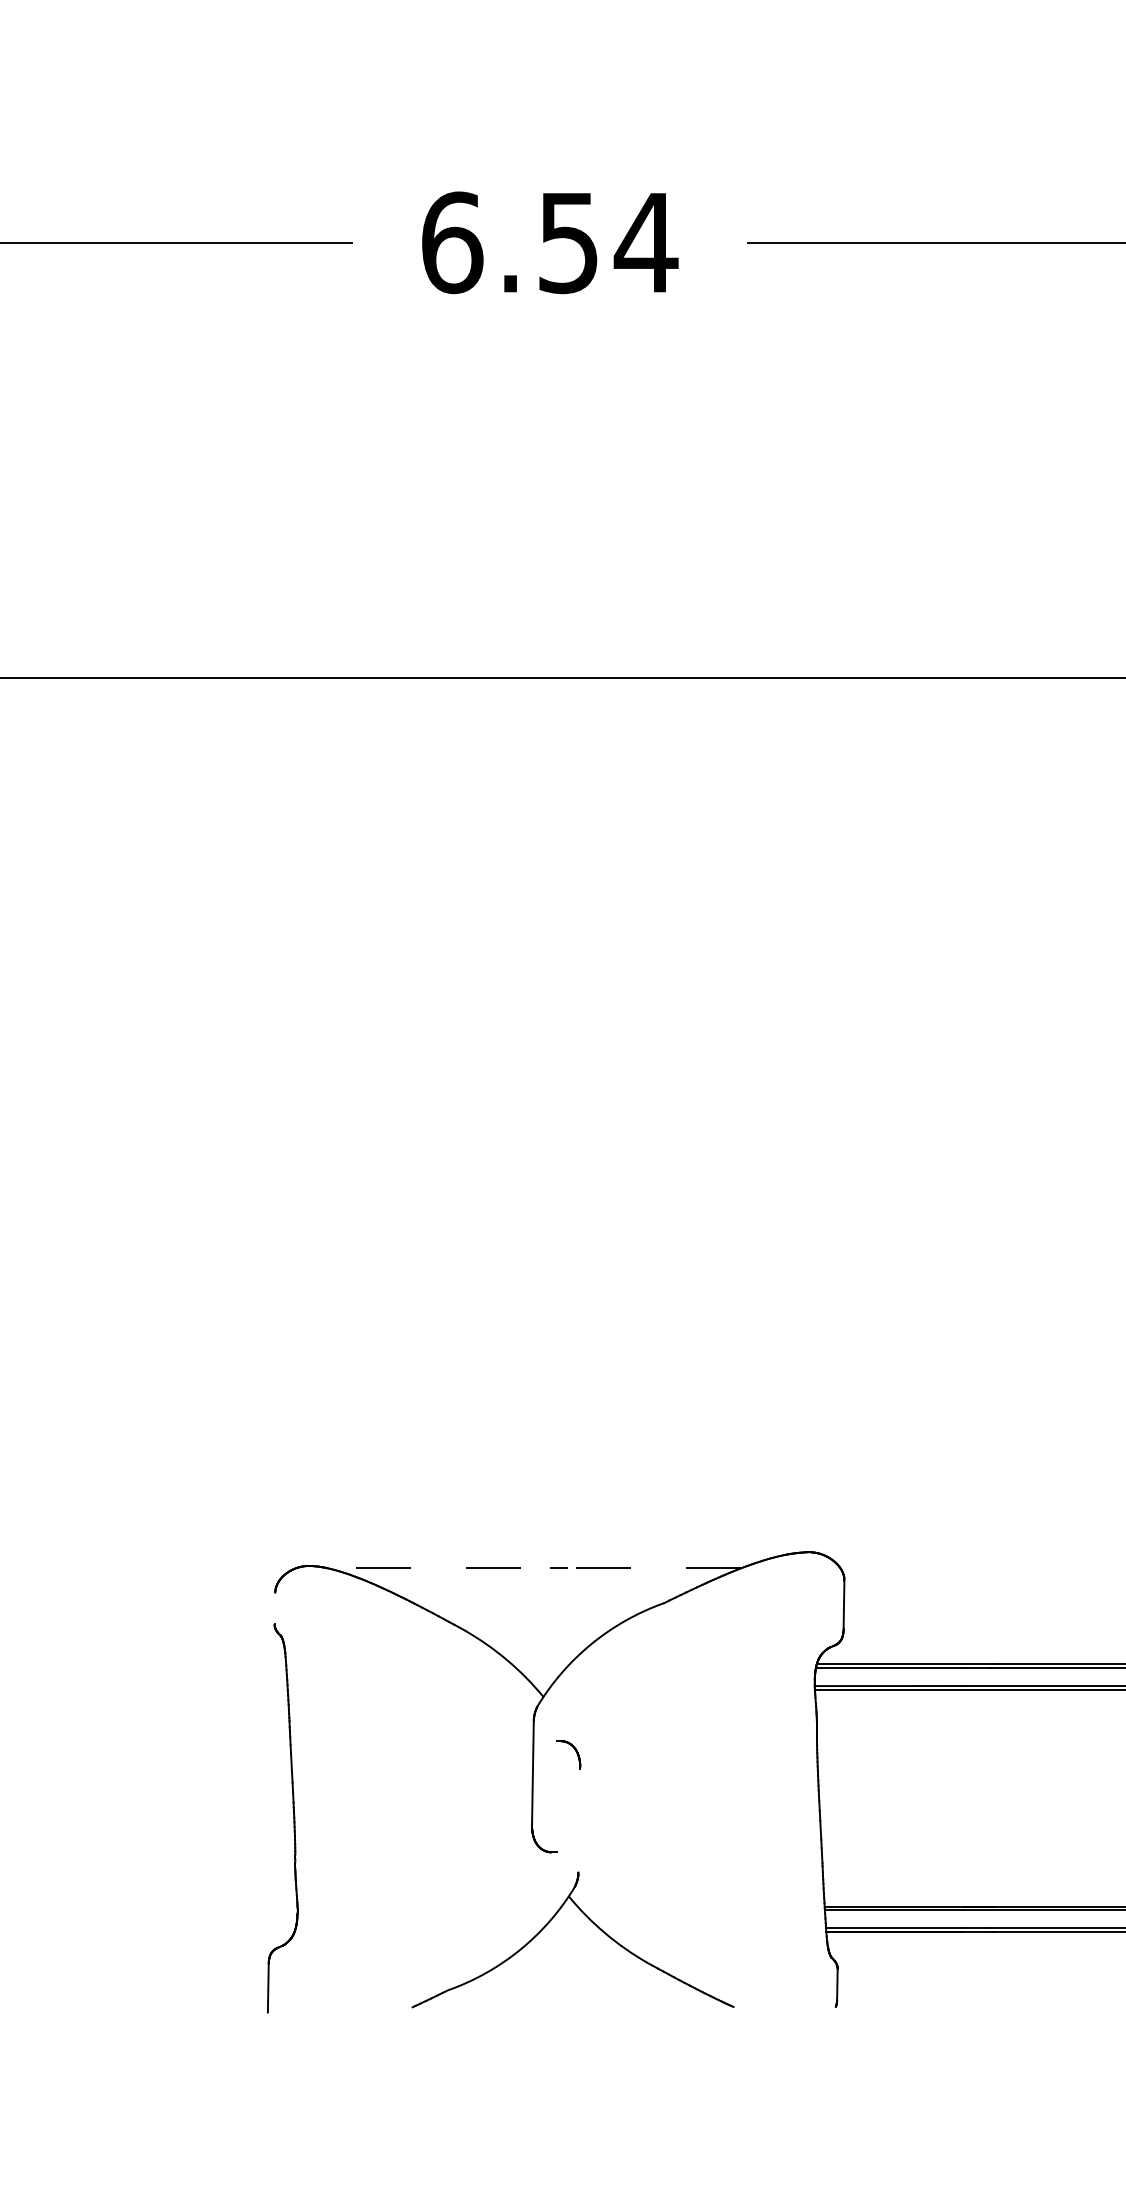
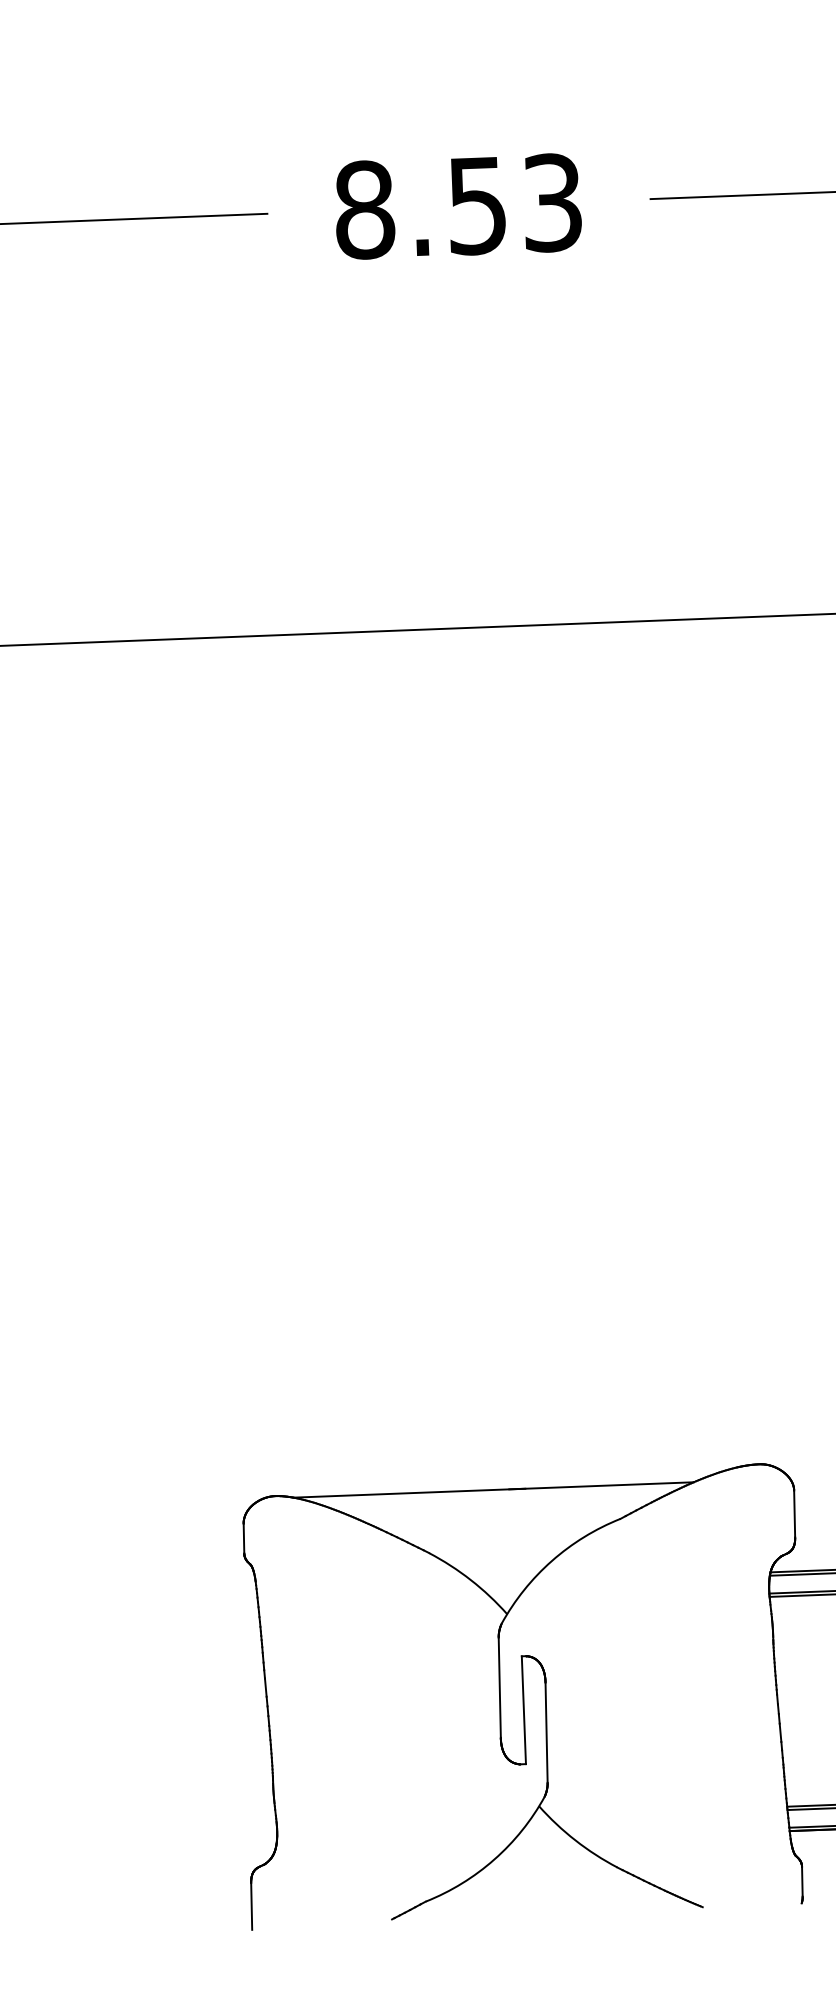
text: (549, 242) -> (458, 206), 6.54 -> 8.53
line: (534, 1568) -> (493, 1490), dashed -> solid
line: (274, 1608) -> (243, 1538), added
line: (556, 1796) -> (523, 1710), added
line: (579, 1820) -> (546, 1732), added

